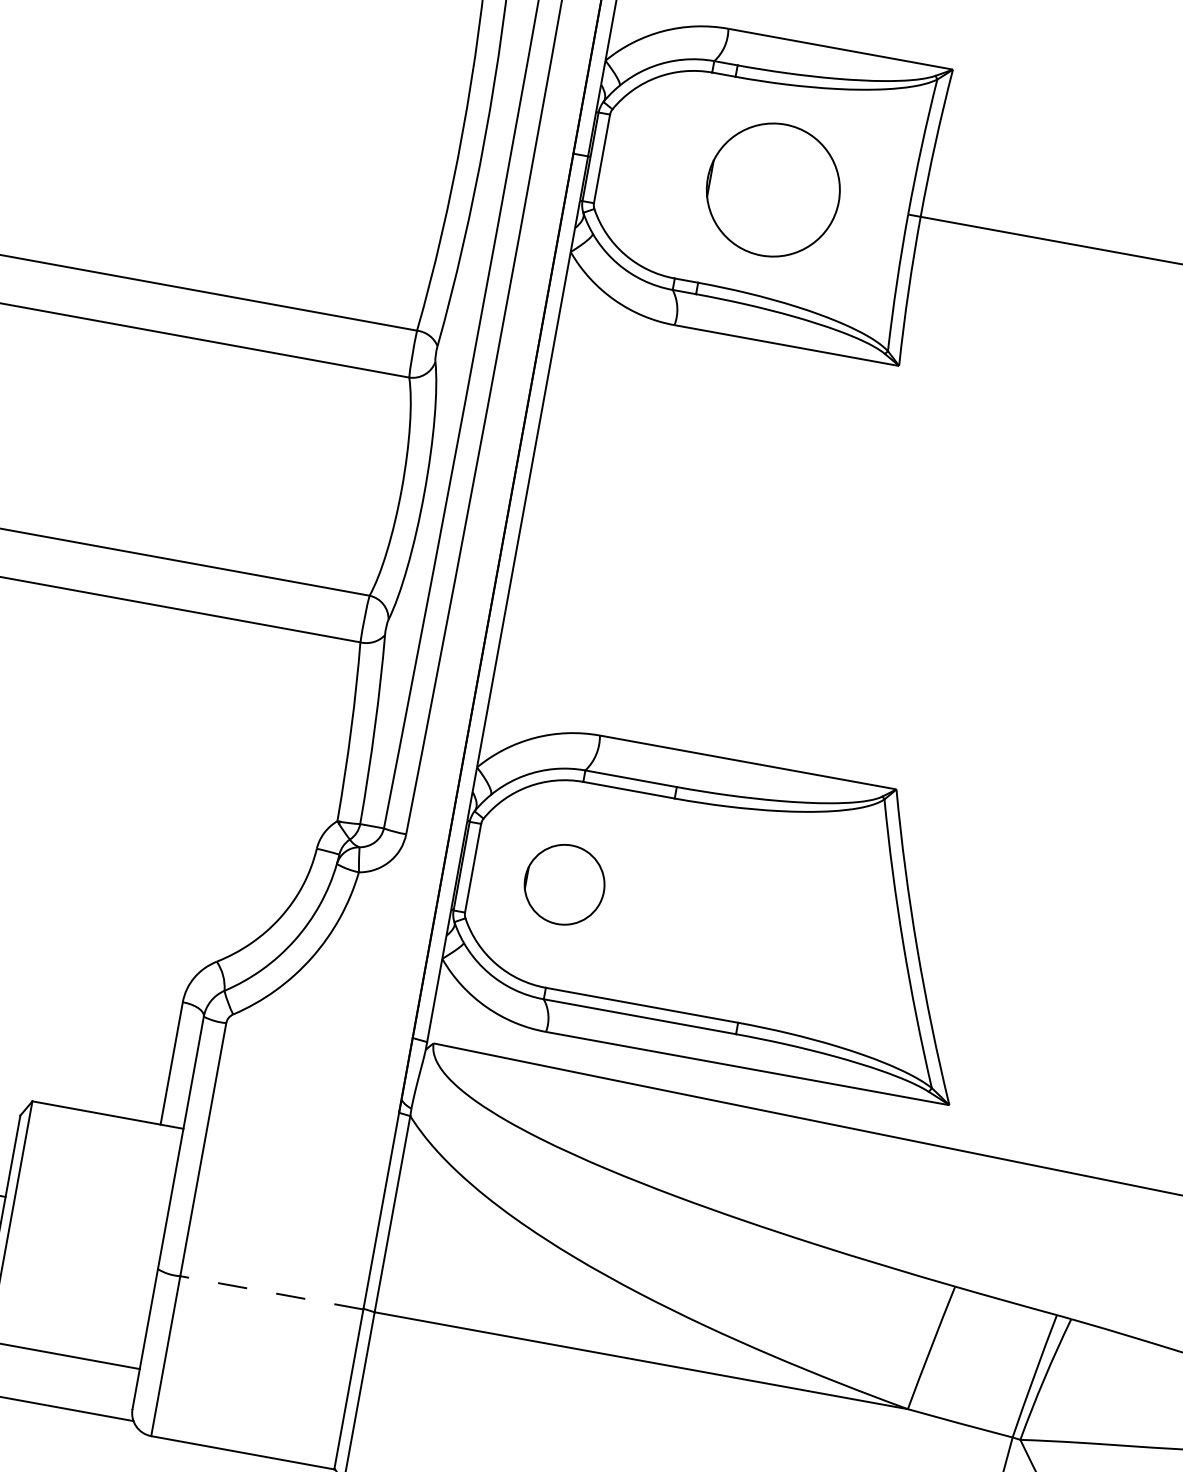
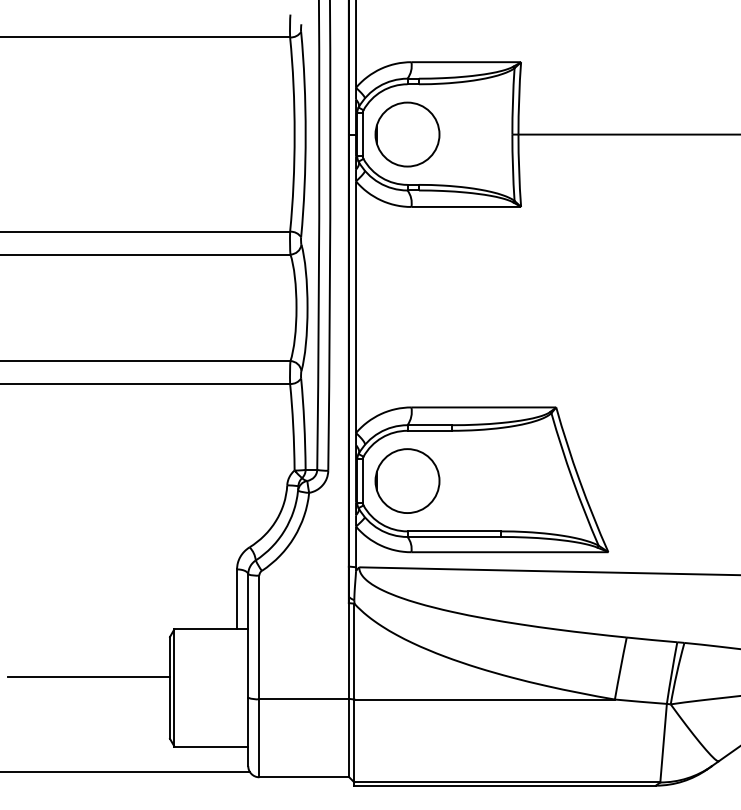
part: (773, 189) -> (407, 134), moved
part: (564, 883) -> (407, 480), size x1.67
line: (272, 1293) -> (304, 699), dashed -> solid

